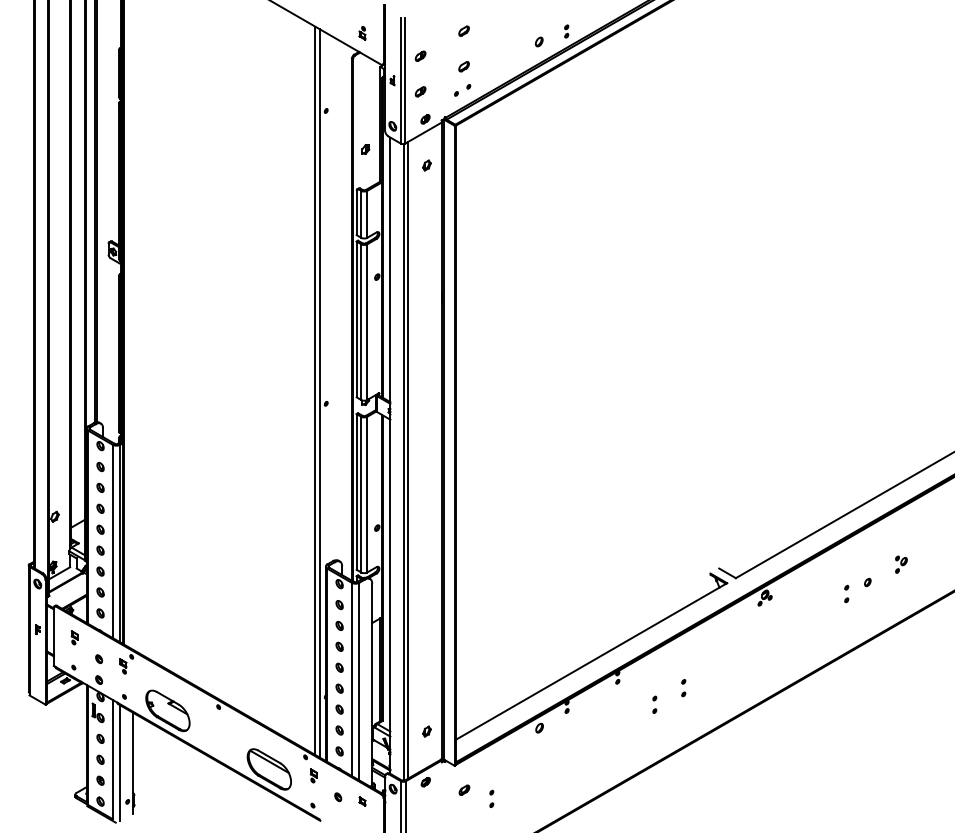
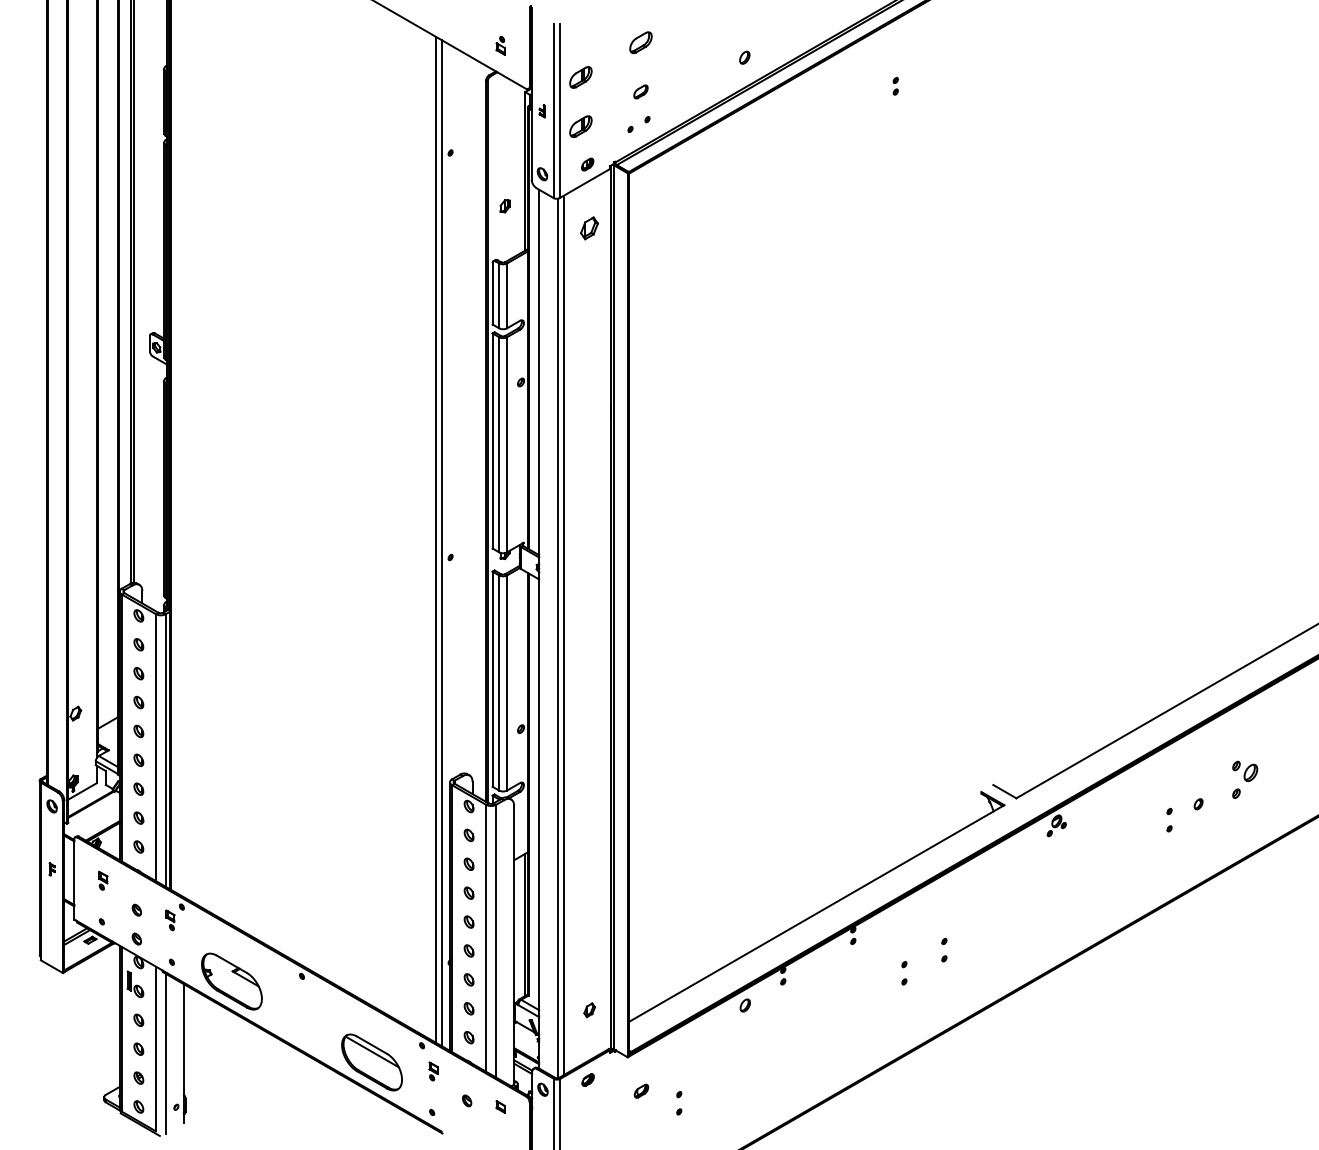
part: (463, 30) -> (640, 42), size x1.6
part: (566, 30) -> (895, 85), moved
part: (420, 56) -> (580, 77), size x1.6
part: (420, 91) -> (580, 126), size x1.6
part: (426, 165) -> (589, 228), size x1.6
part: (901, 564) -> (1244, 779), size x1.6

